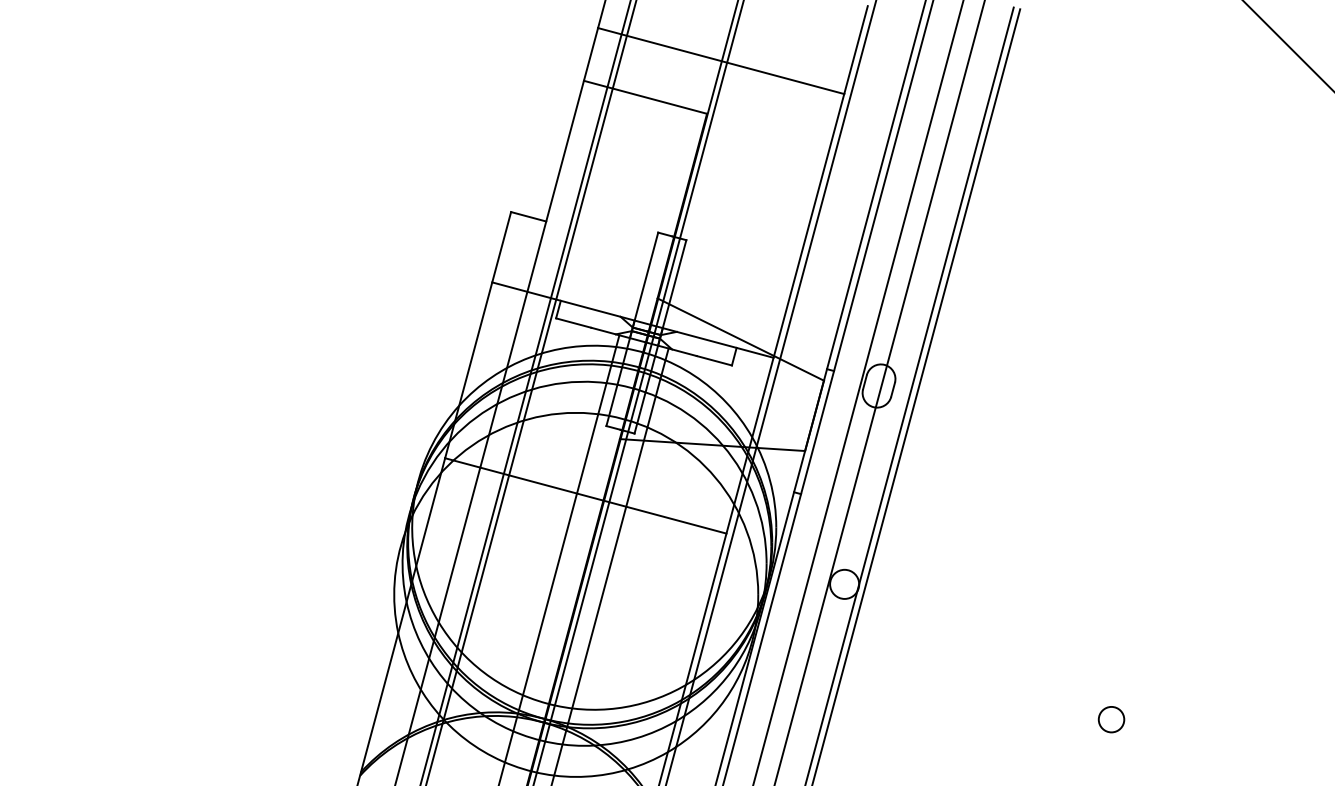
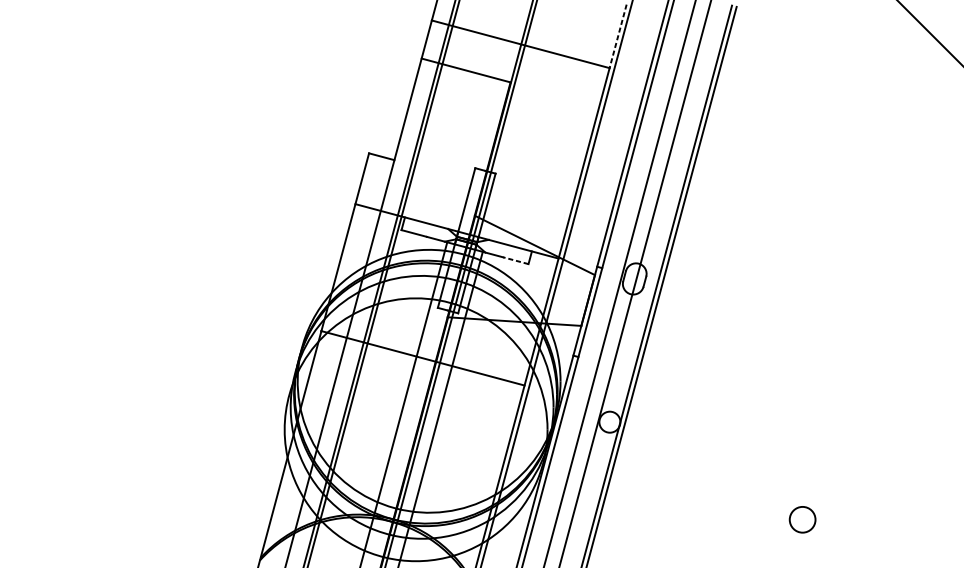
line: (856, 50) -> (618, 36), solid -> dashed
line: (713, 360) -> (515, 260), solid -> dashed
circle: (1111, 719) -> (802, 519), size x1.4

